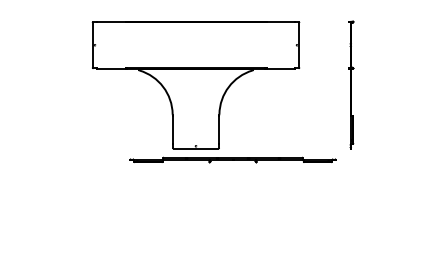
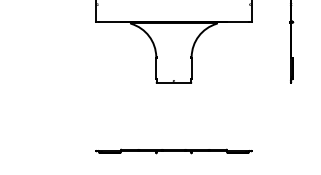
part: (232, 159) -> (173, 150), moved

